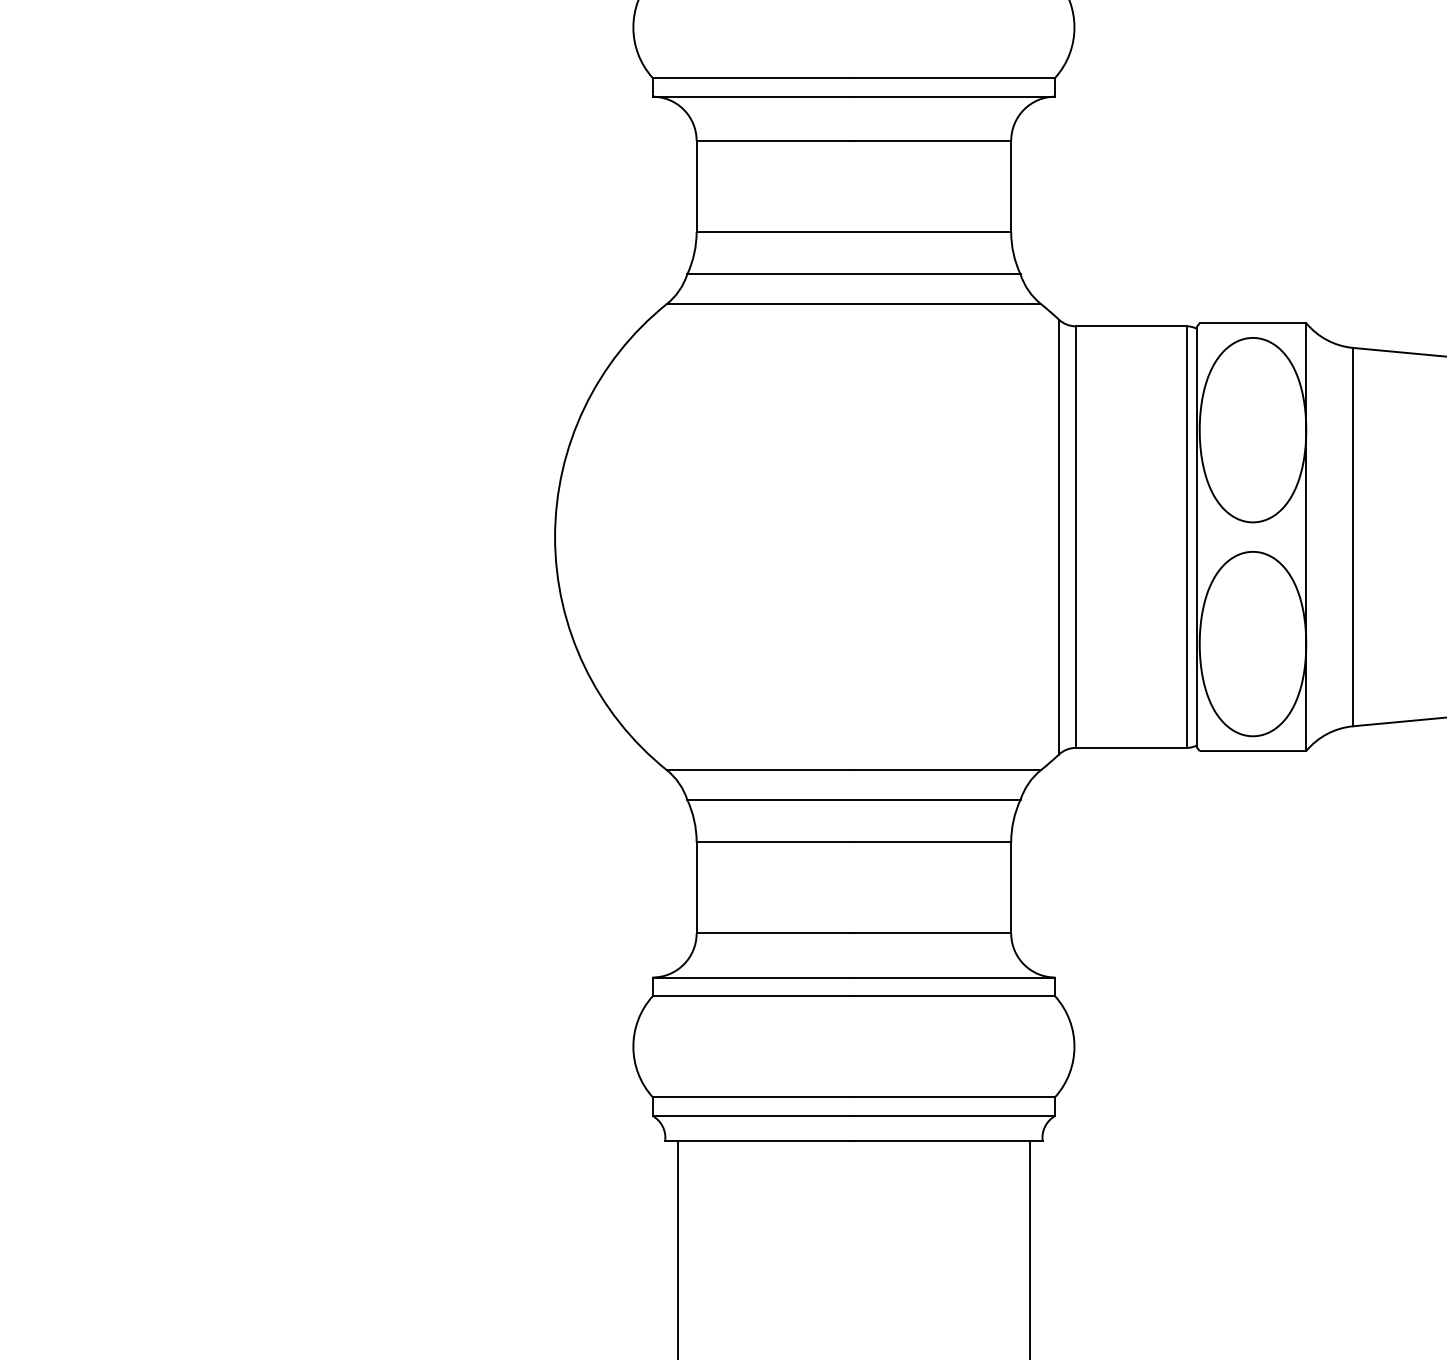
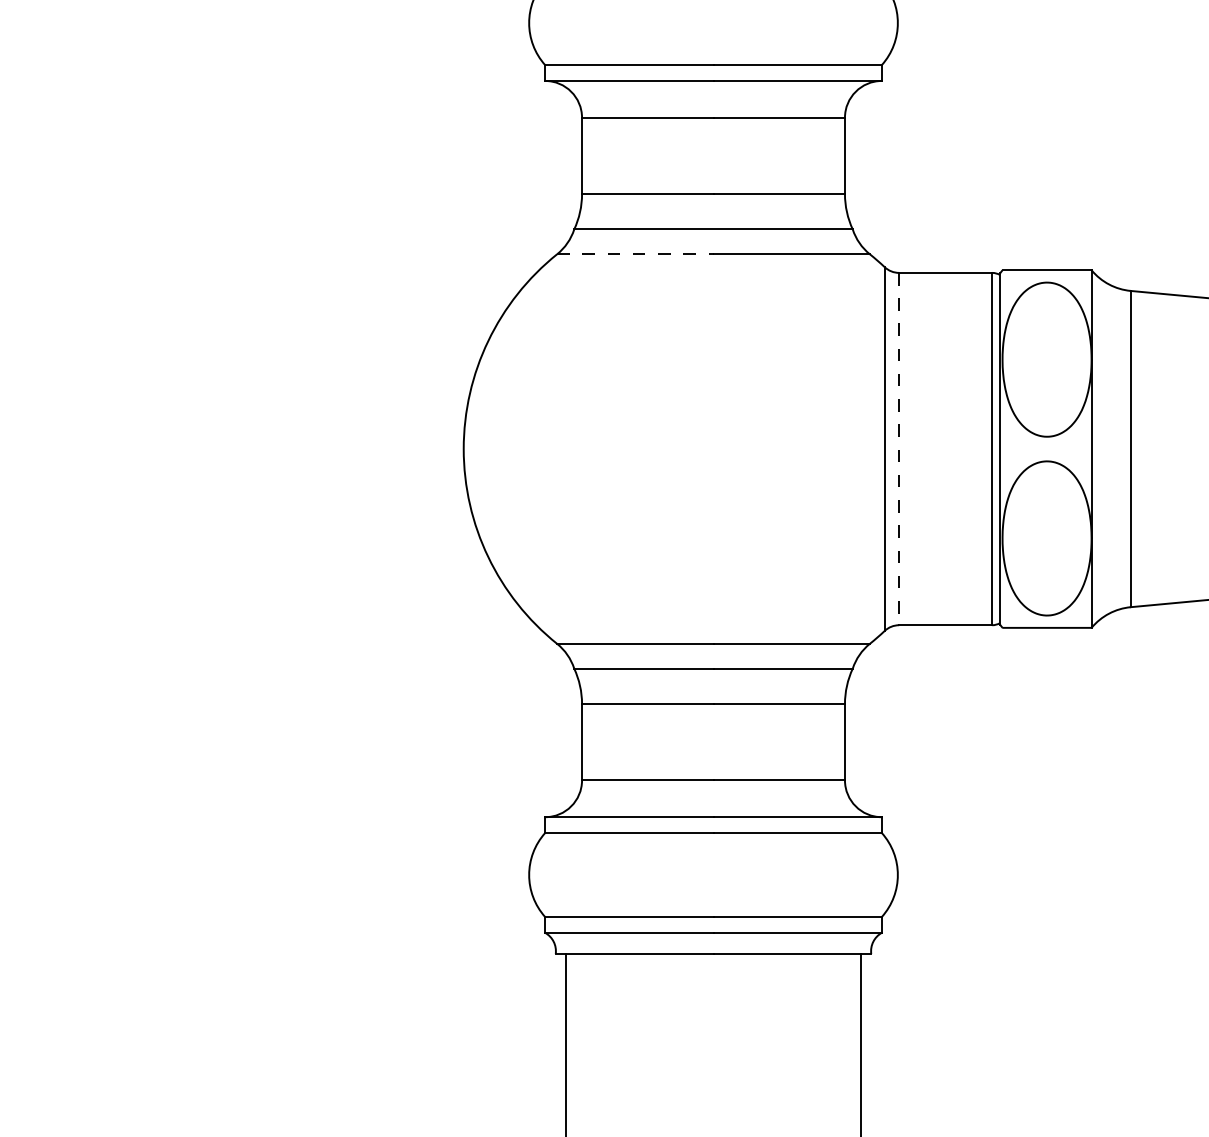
line: (760, 304) -> (635, 254), solid -> dashed
line: (1076, 537) -> (899, 449), solid -> dashed

